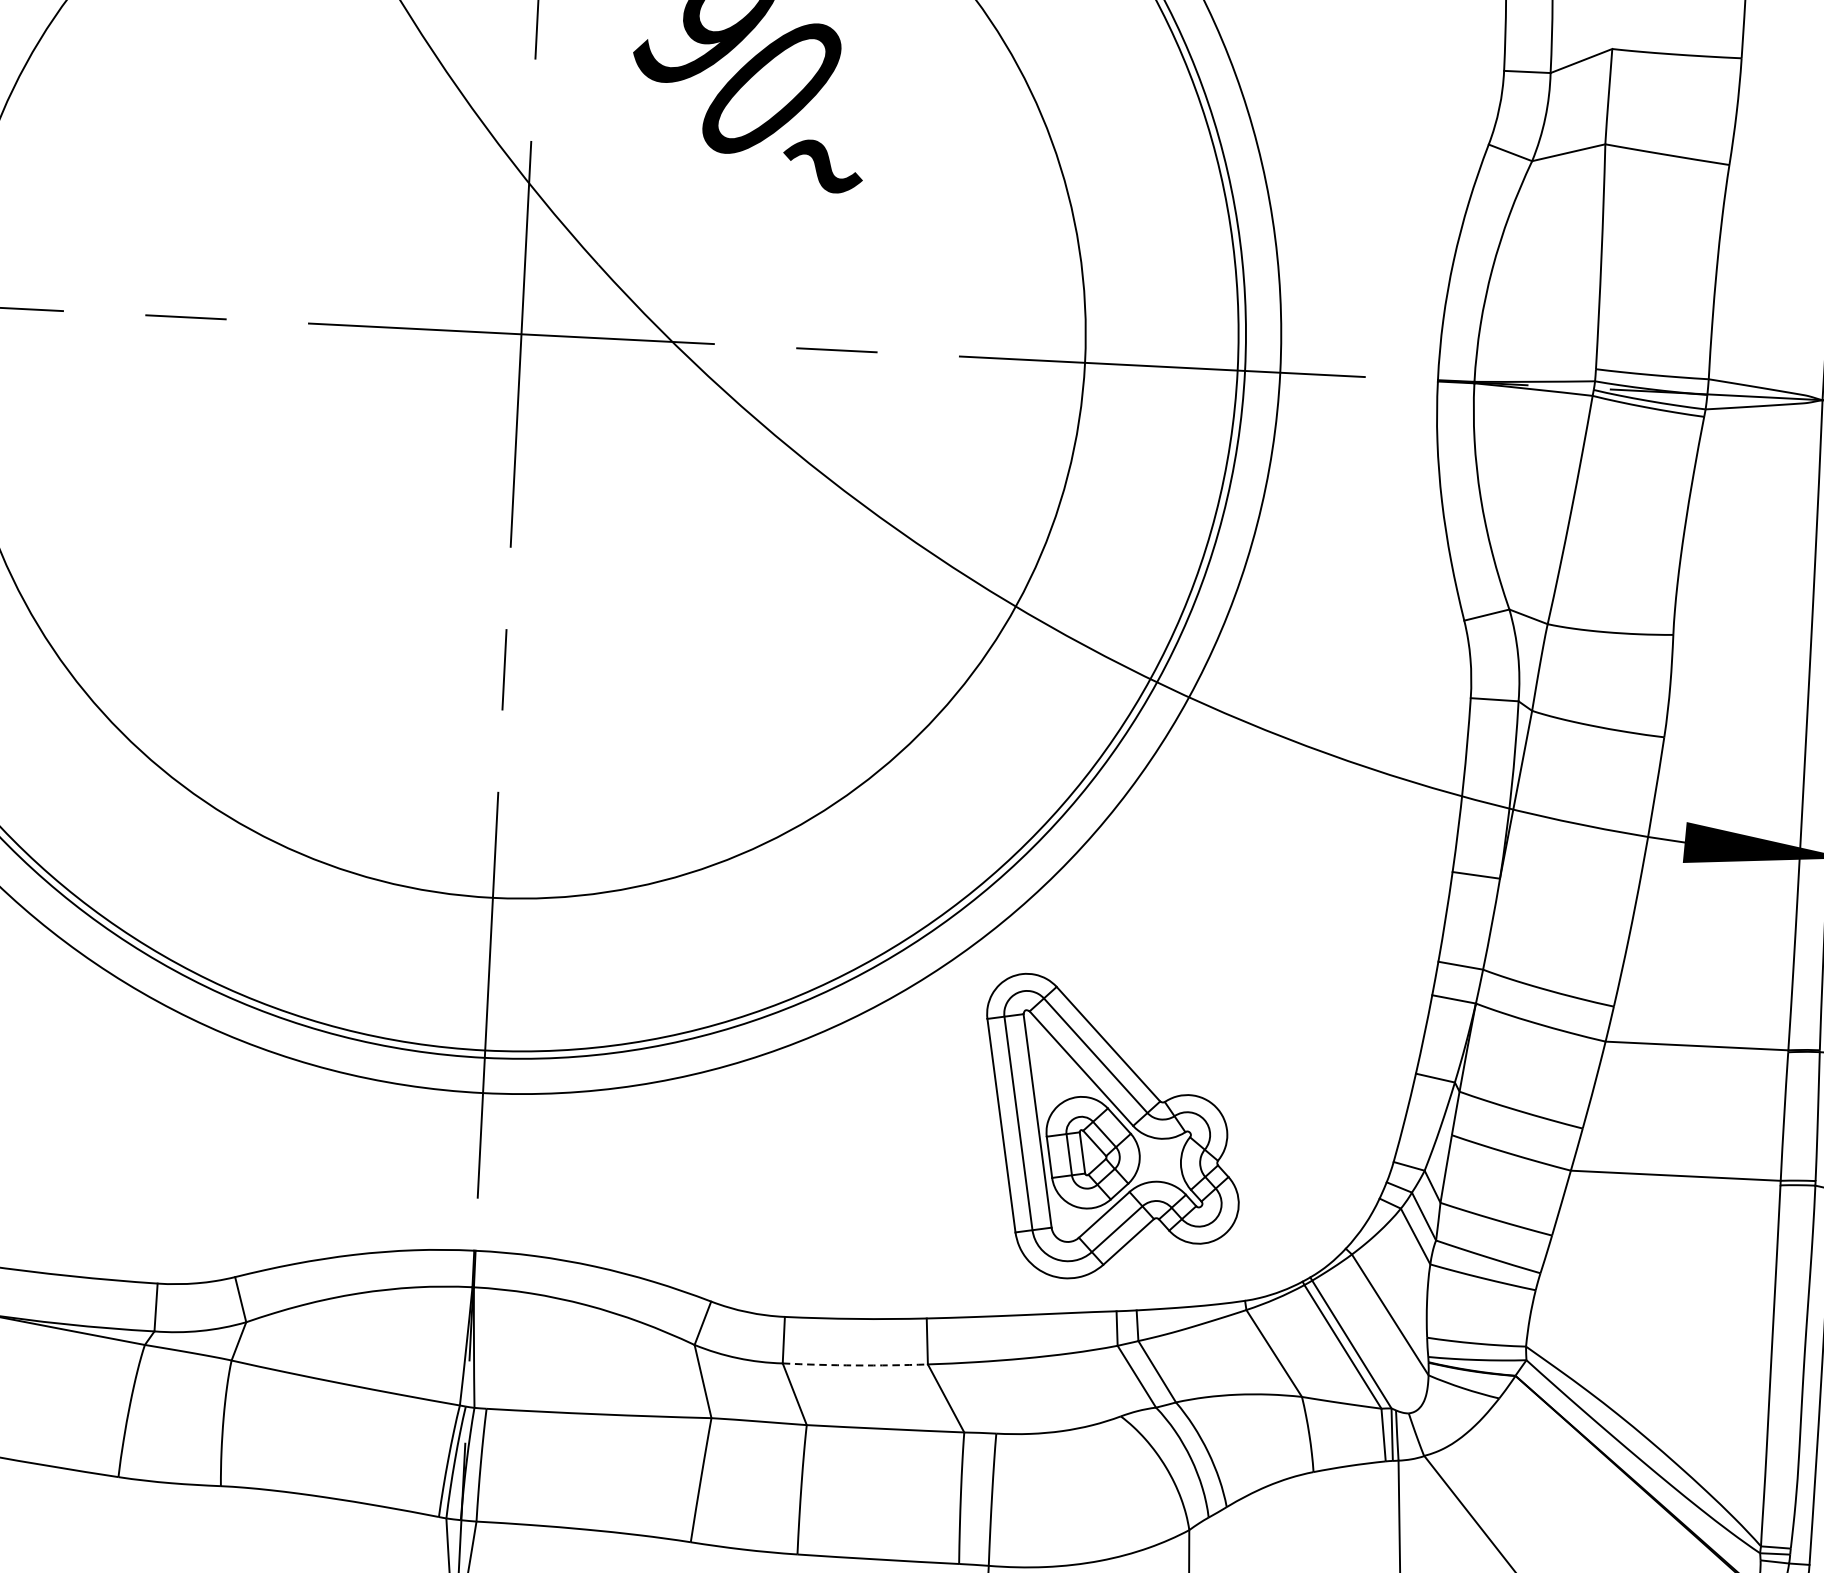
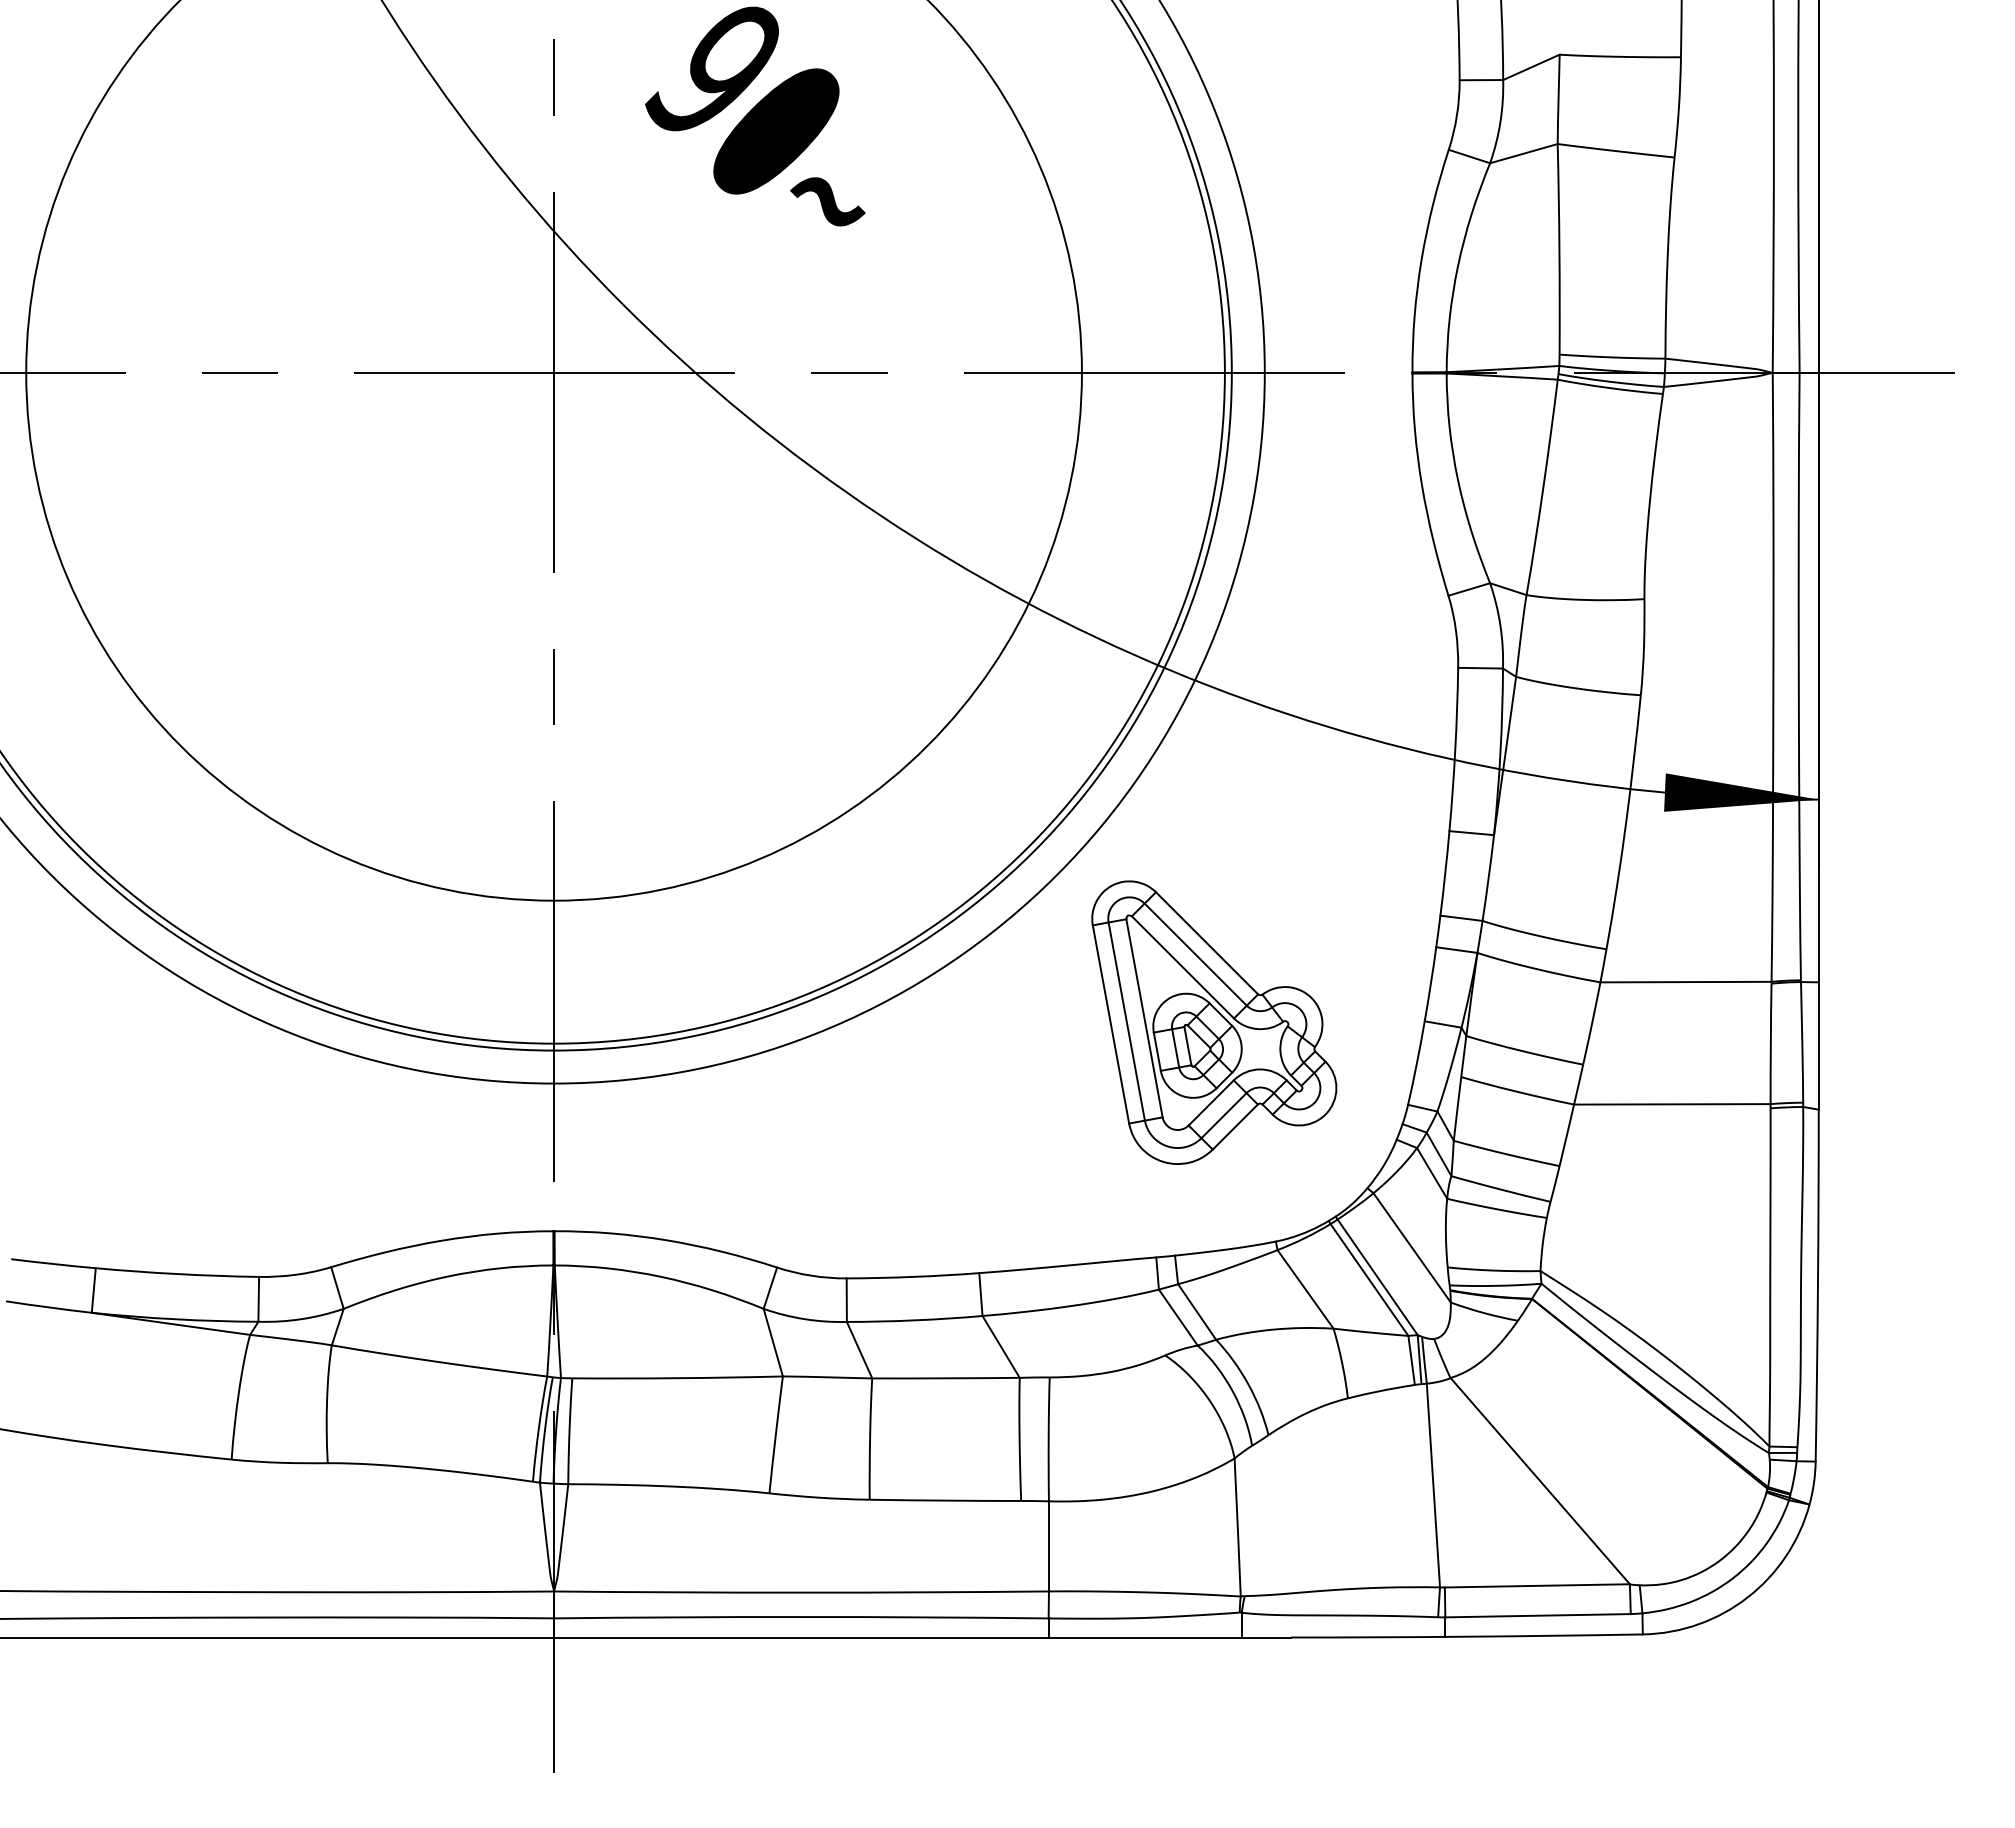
part: (1112, 1129) -> (1214, 1022), moved
arc: (855, 1365) -> (914, 1320), dashed -> solid

